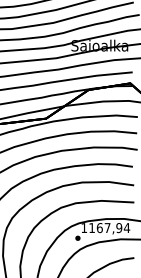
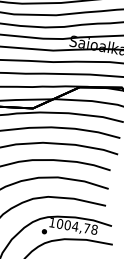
text: (109, 228) -> (77, 227), 1167,94 -> 1004,78

